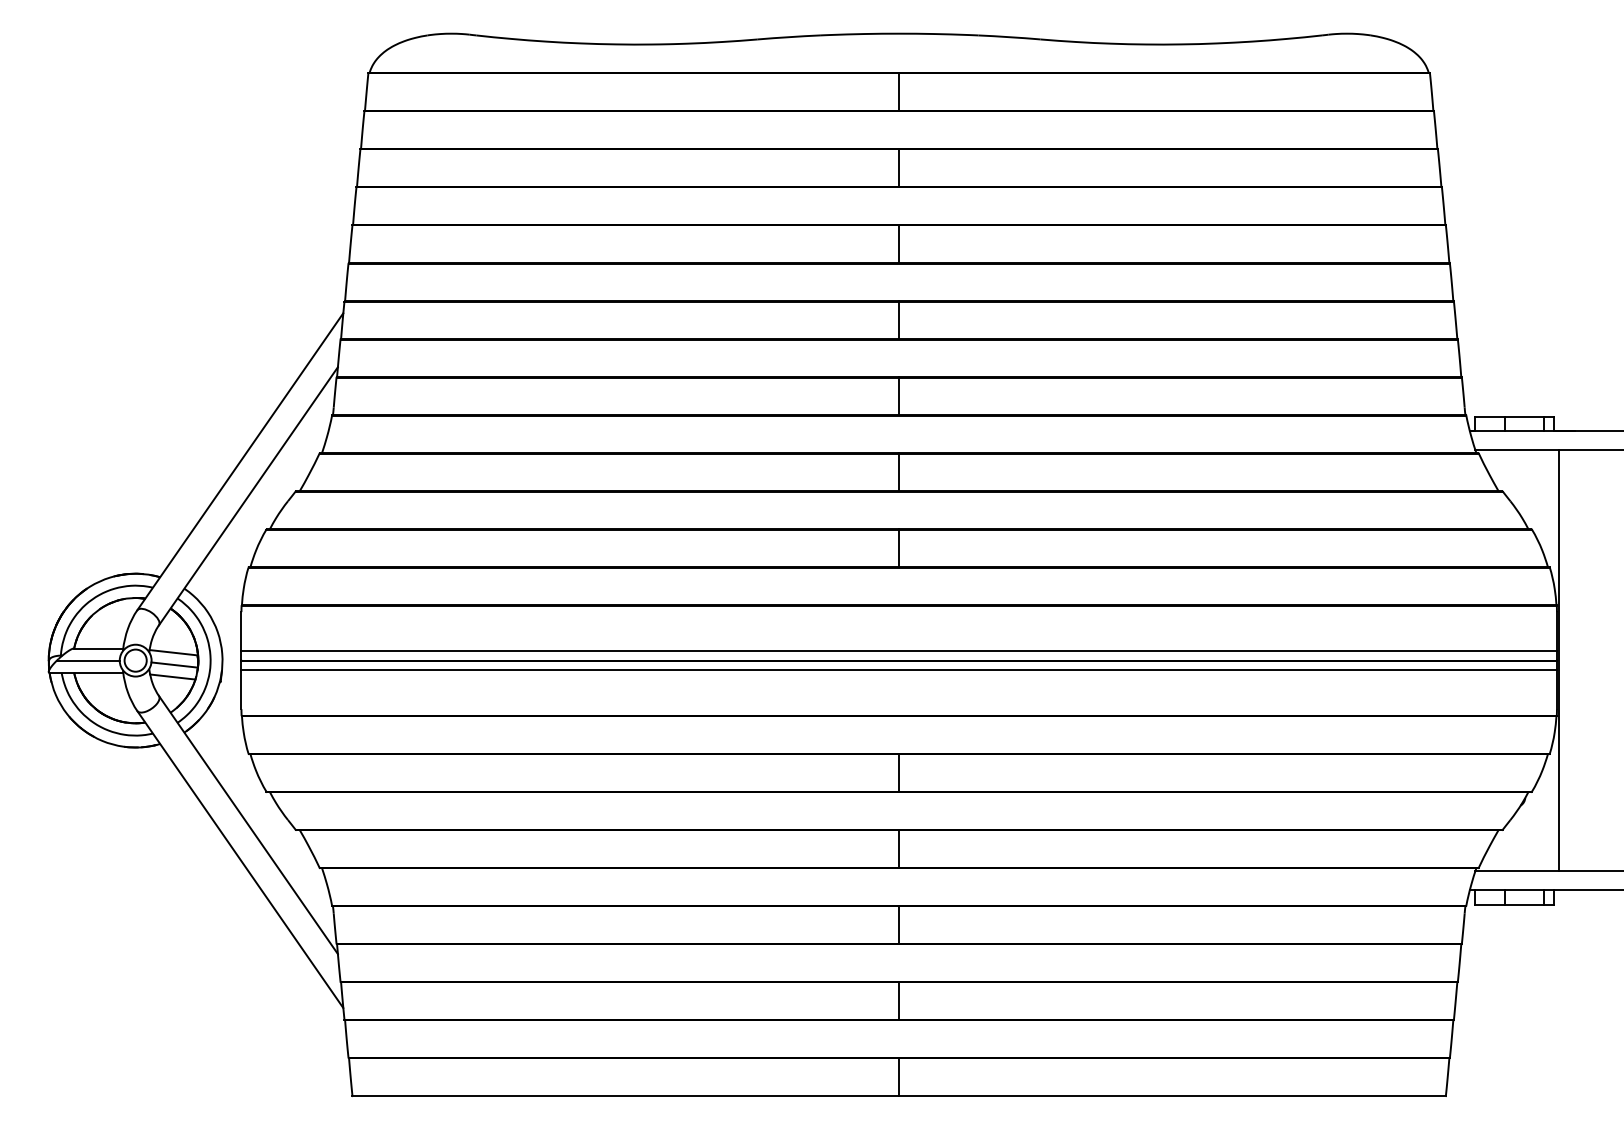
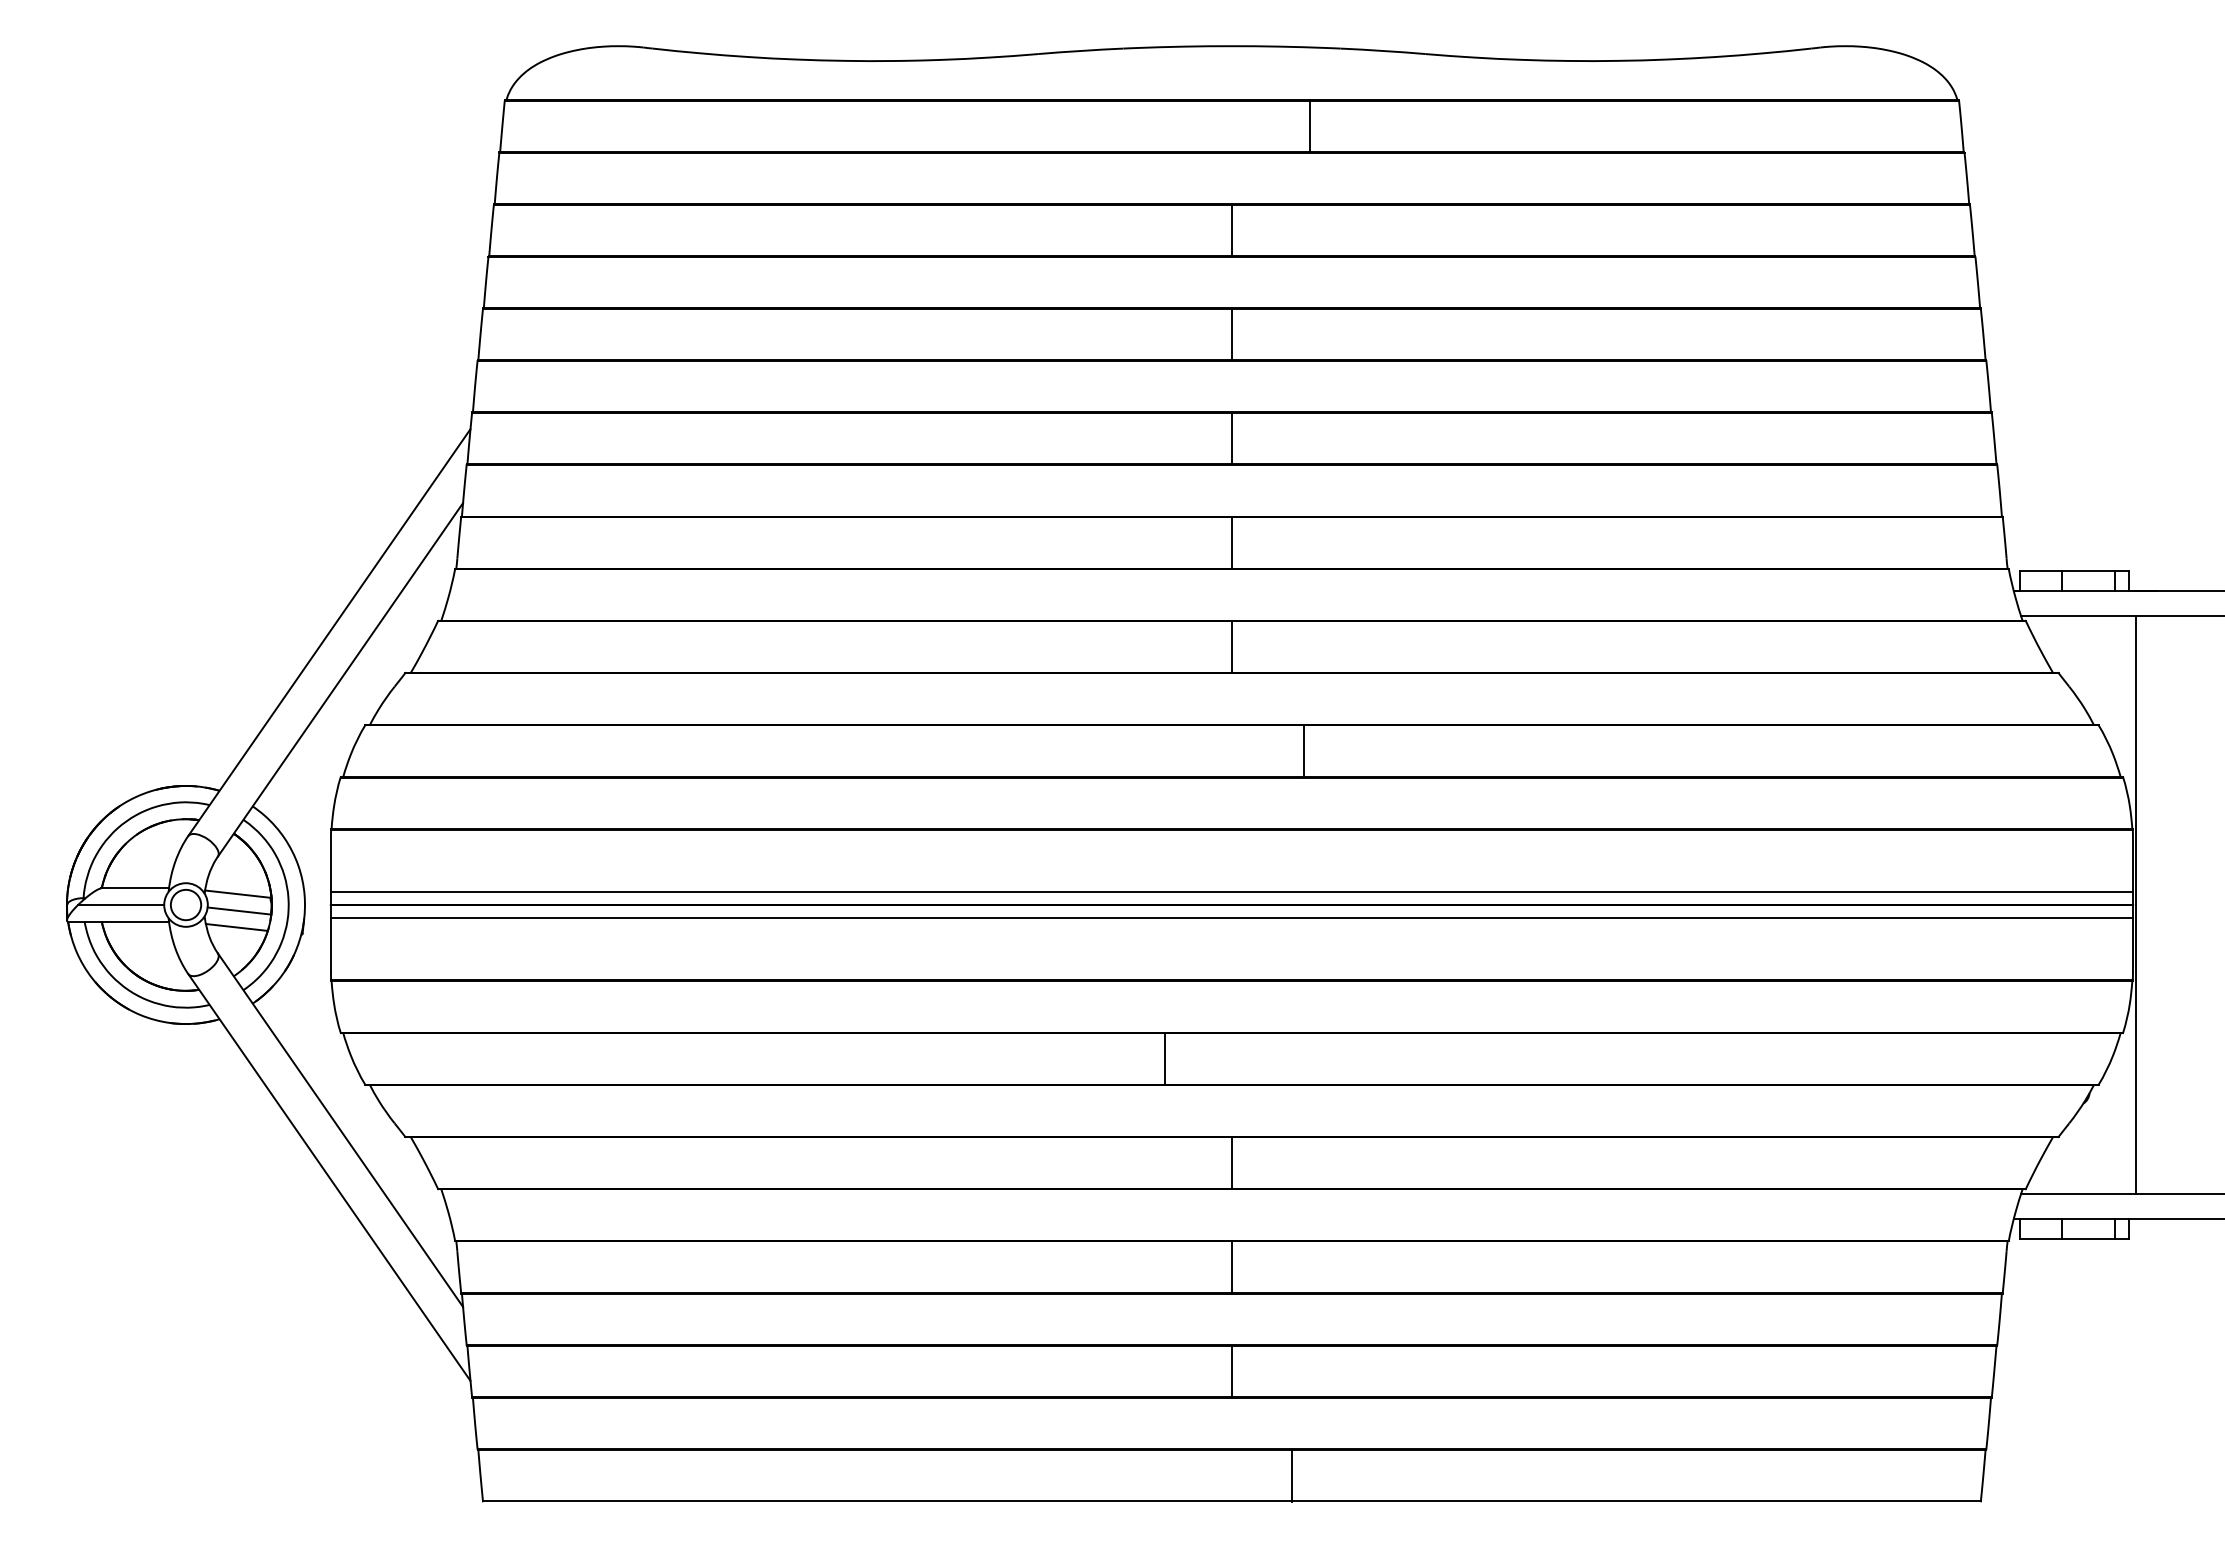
line: (898, 91) -> (1309, 125), moved
line: (898, 547) -> (1303, 750), moved
line: (898, 773) -> (1164, 1059), moved
line: (898, 1077) -> (1291, 1475), moved

